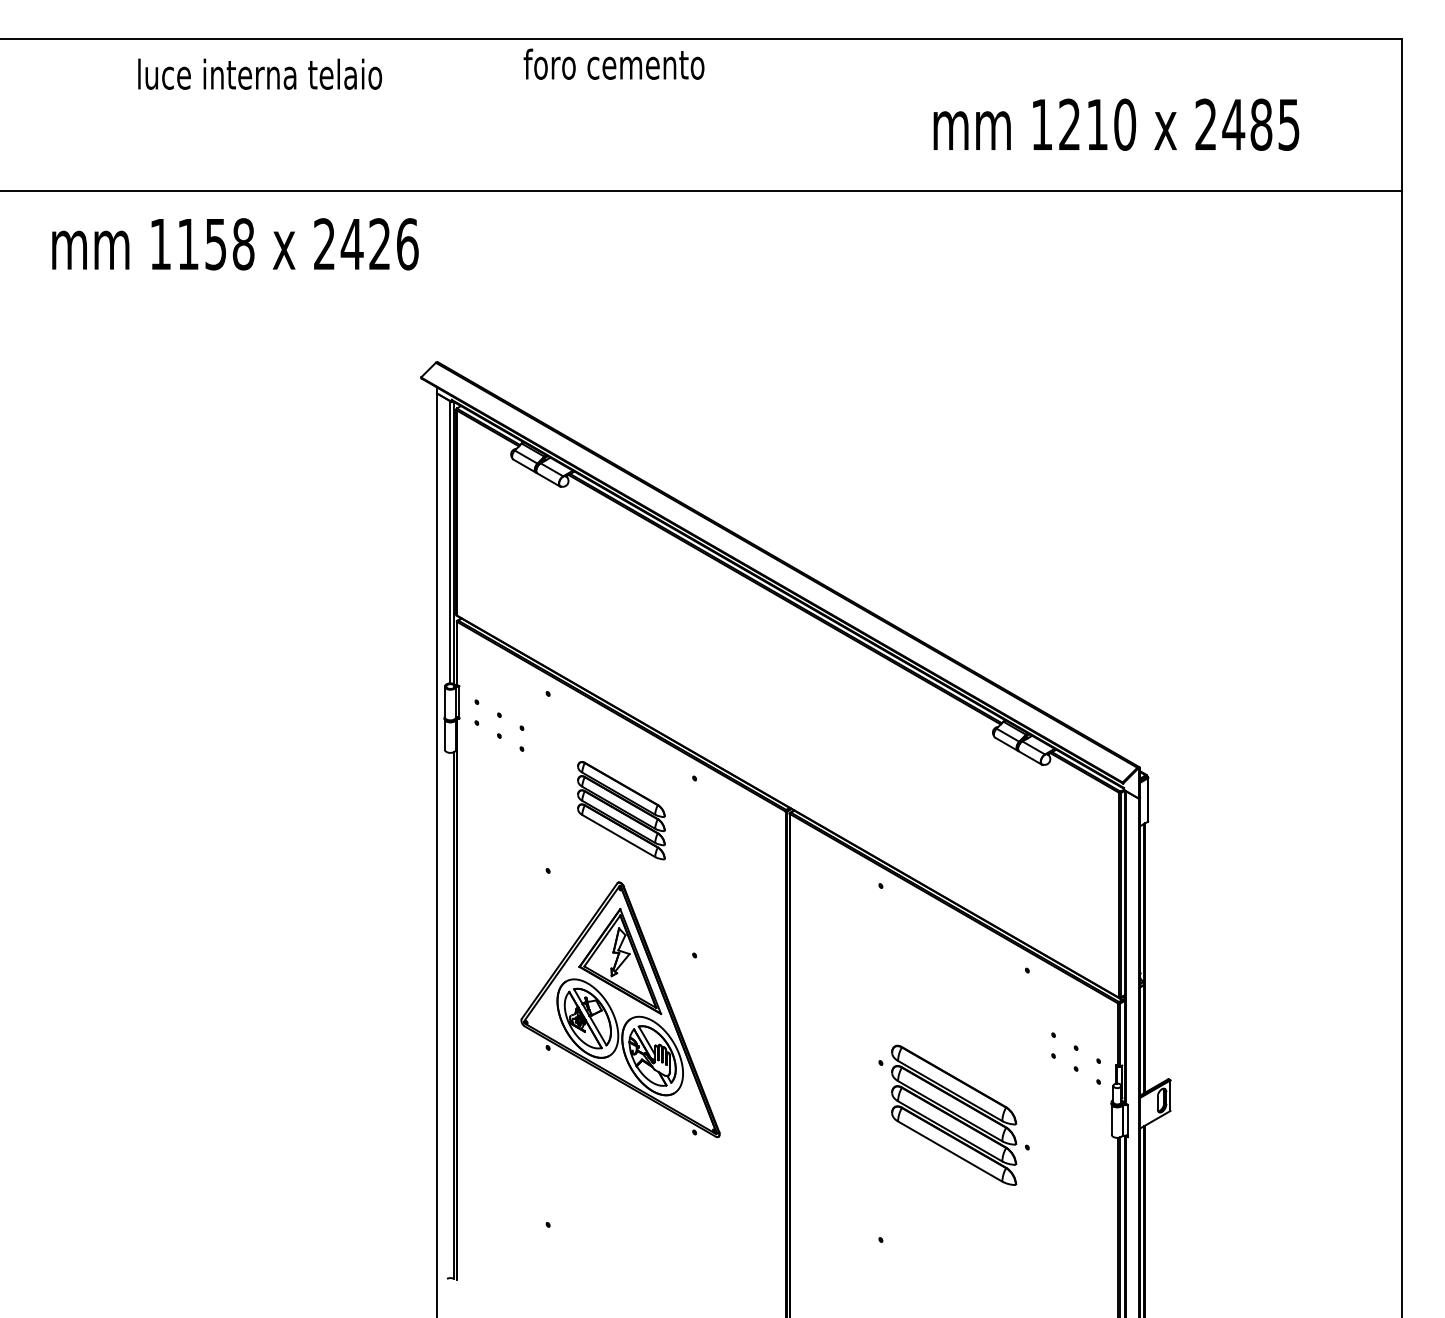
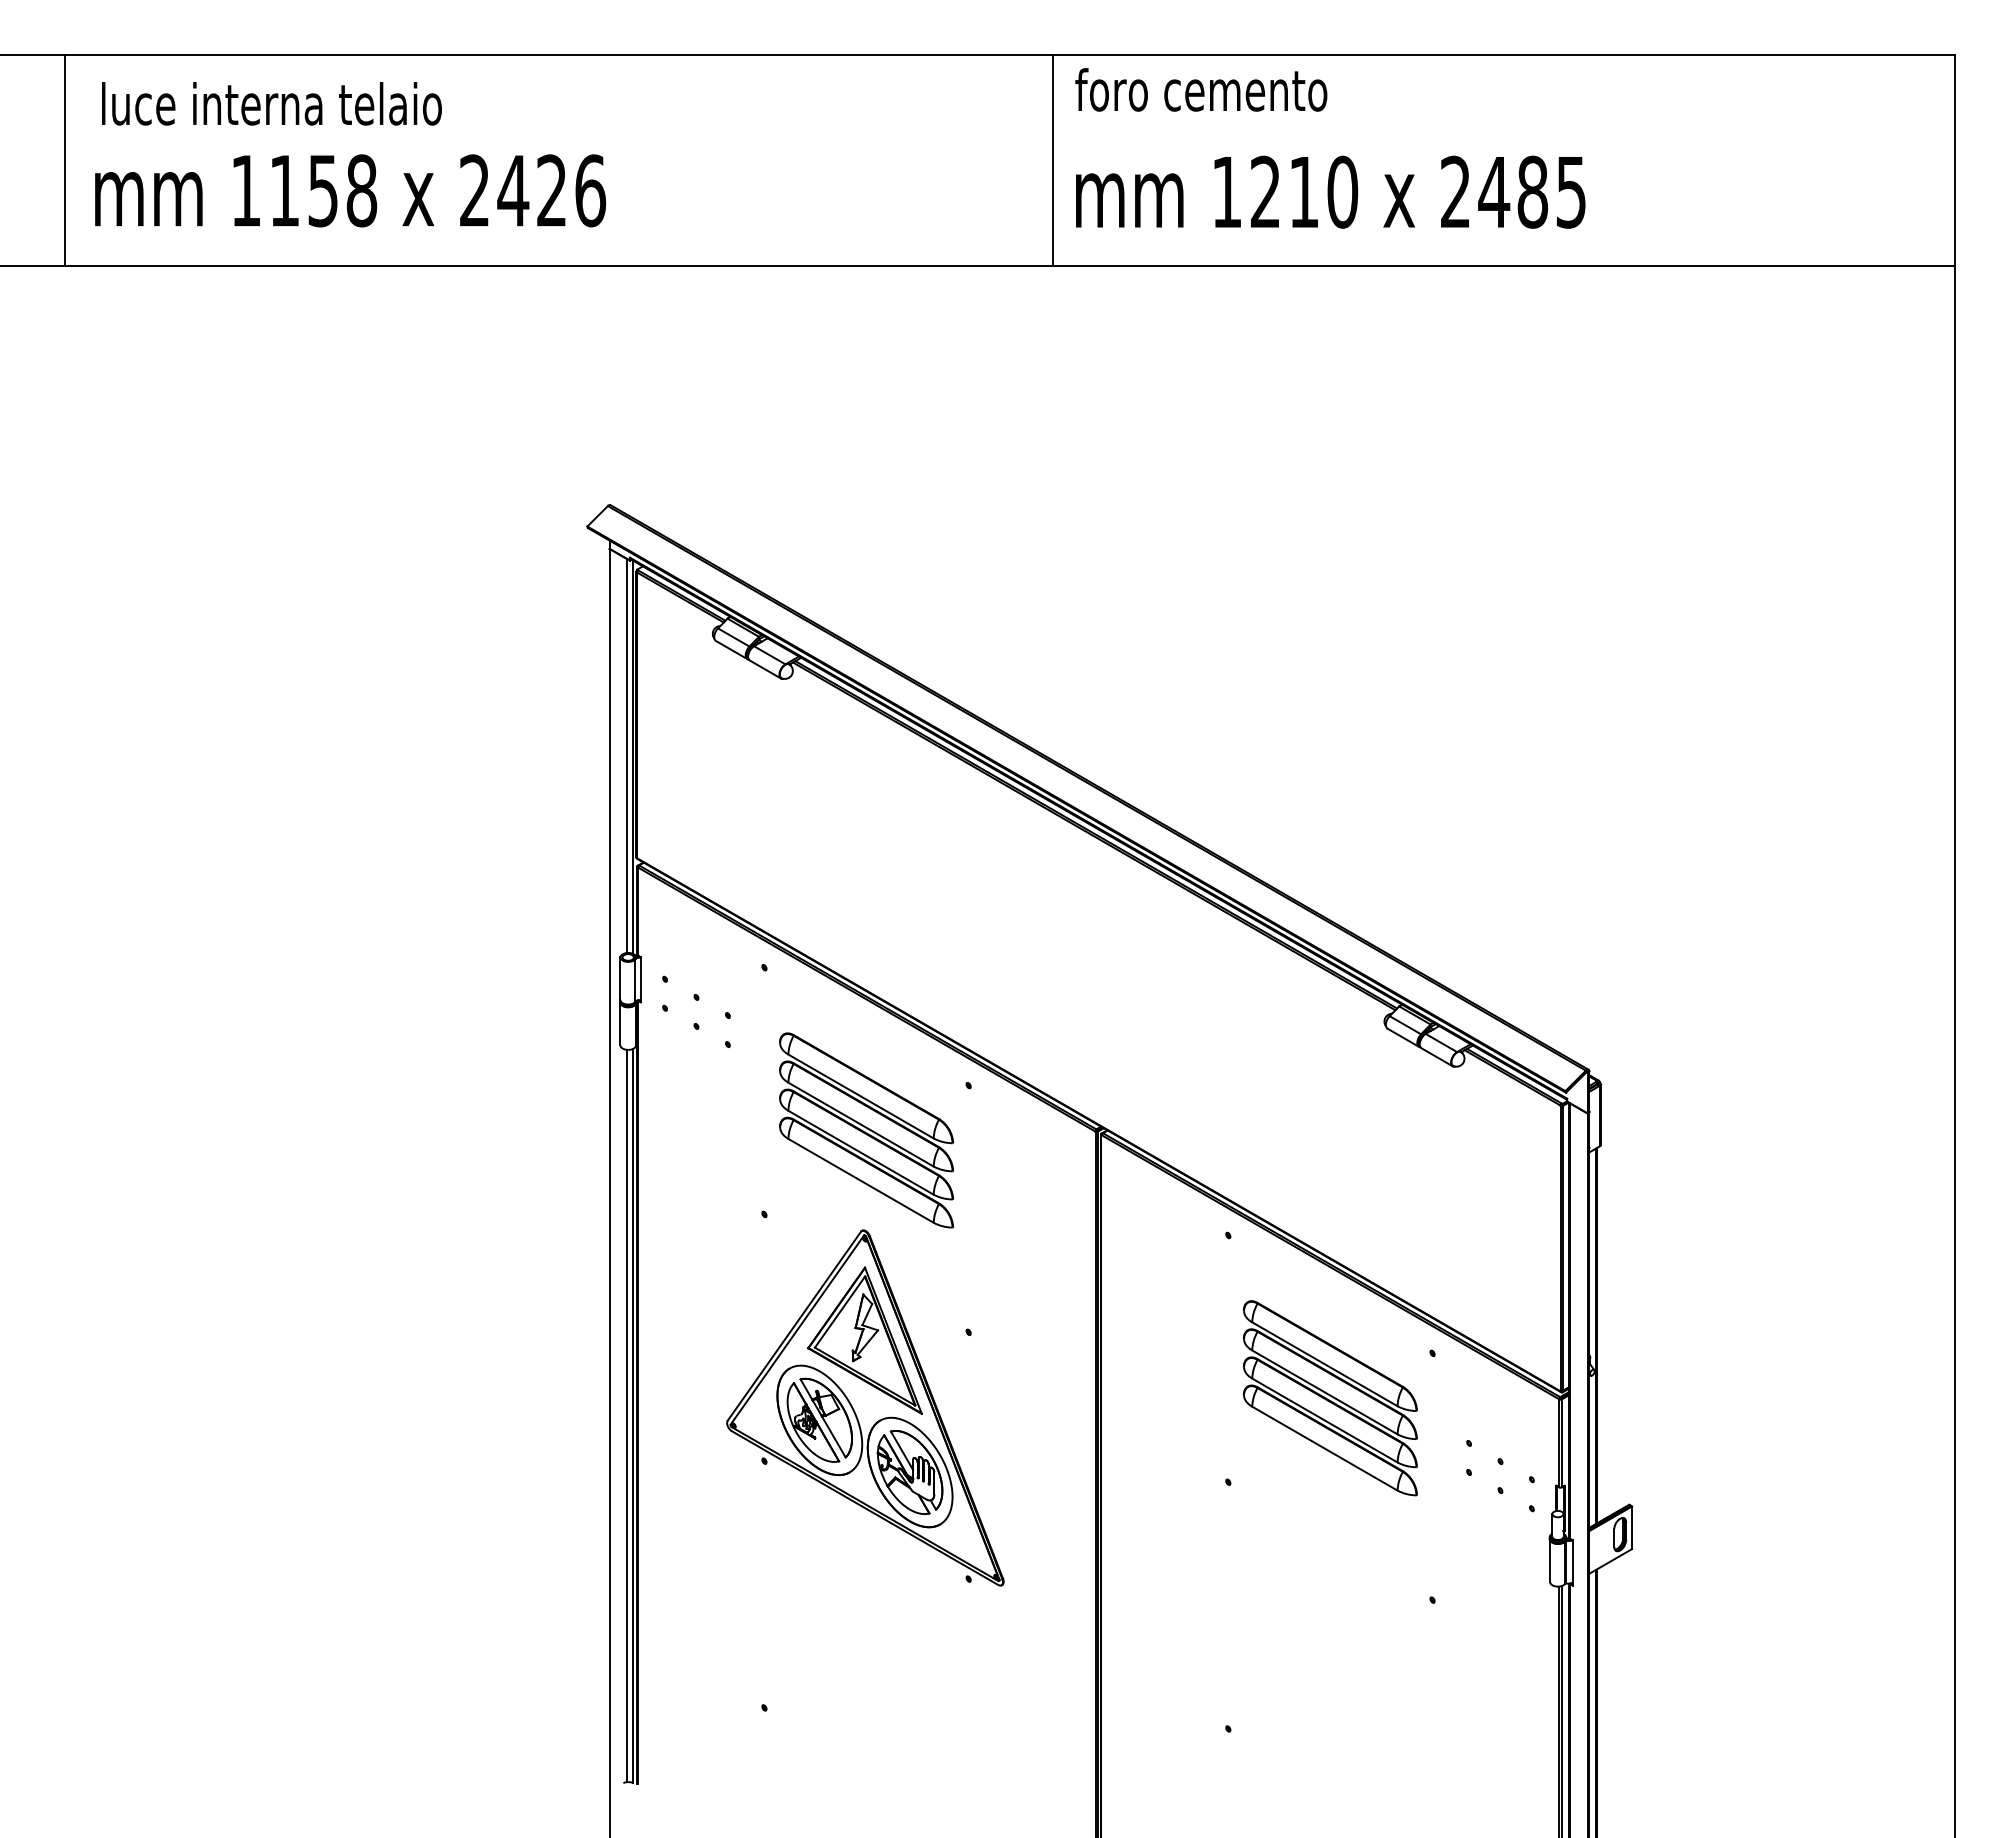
text: (614, 63) -> (1201, 89), moved
text: (259, 74) -> (271, 103), moved
line: (46, 114) -> (65, 160), added
line: (754, 114) -> (1052, 160), added
text: (1116, 124) -> (1330, 191), moved
text: (235, 244) -> (350, 190), moved
part: (621, 810) -> (866, 1130), size x1.43
line: (449, 1015) -> (627, 1415), added
part: (953, 1115) -> (1329, 1398), moved

